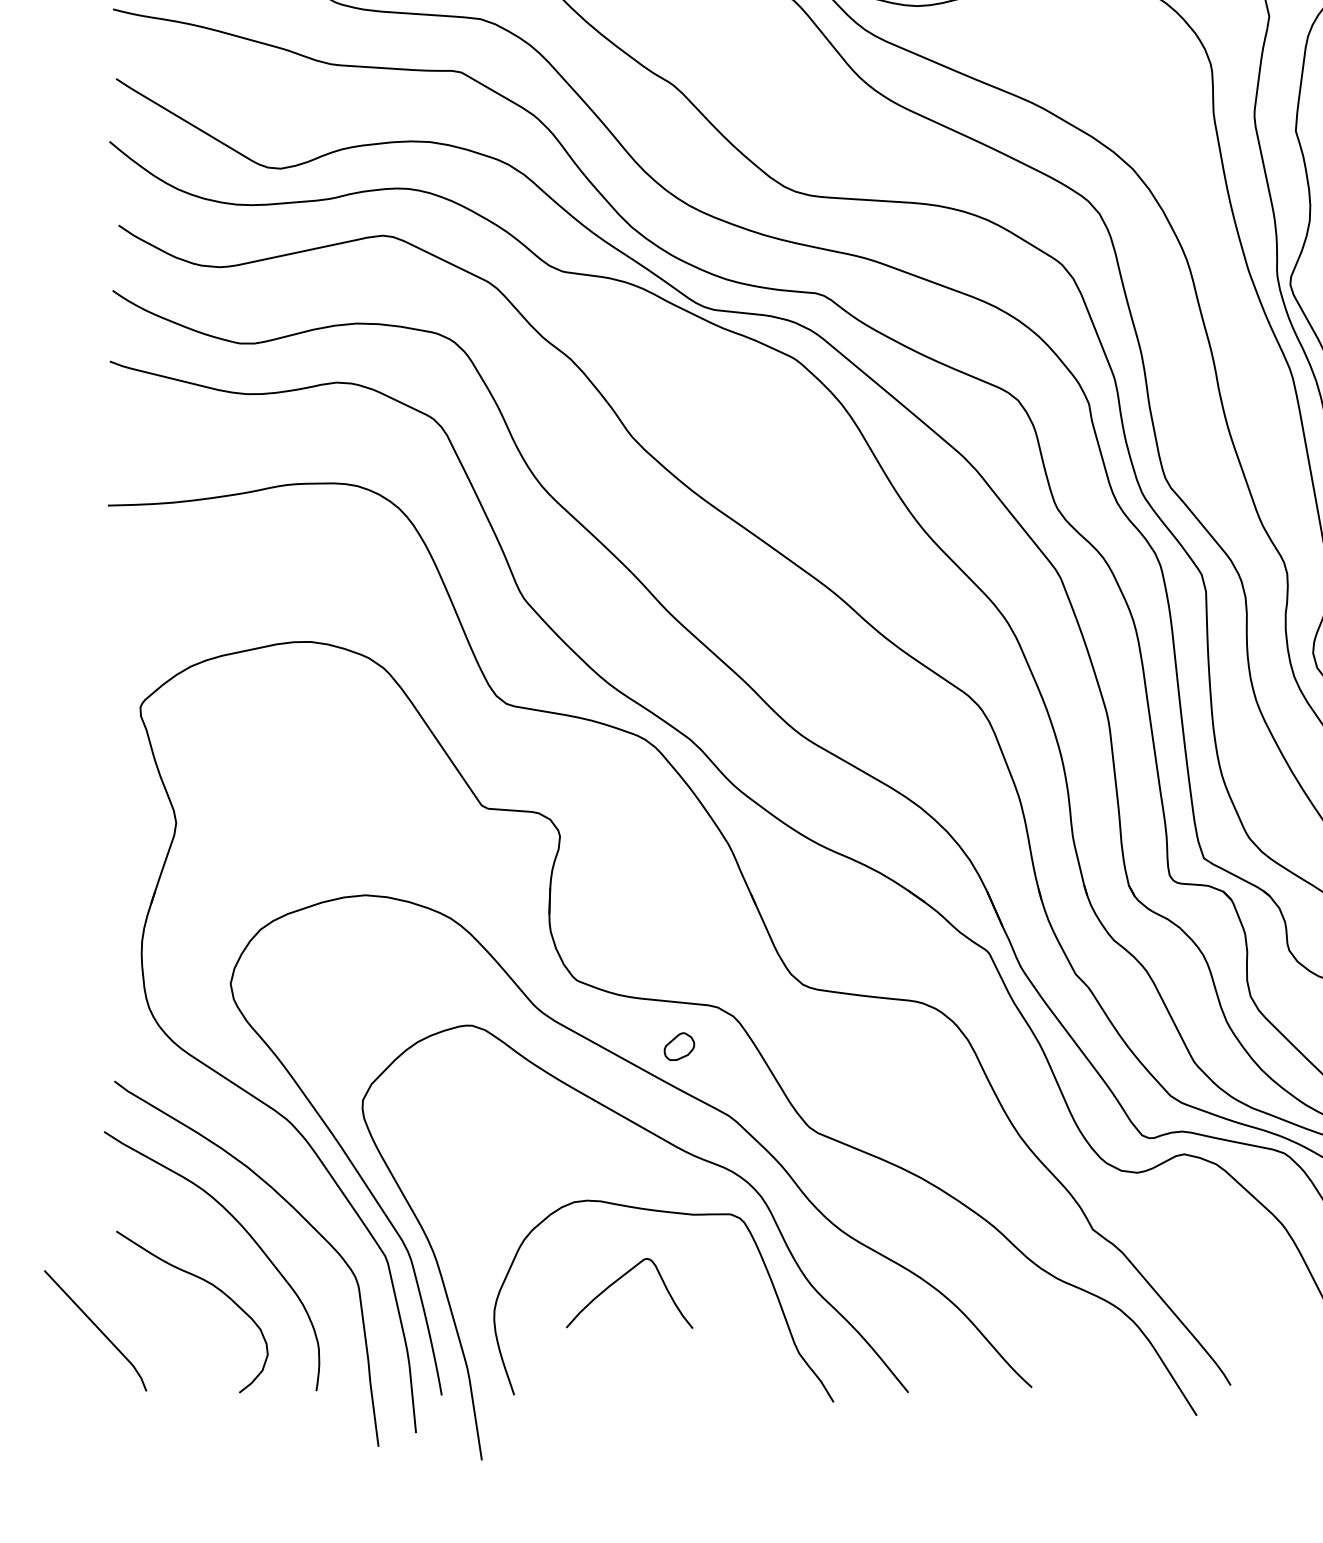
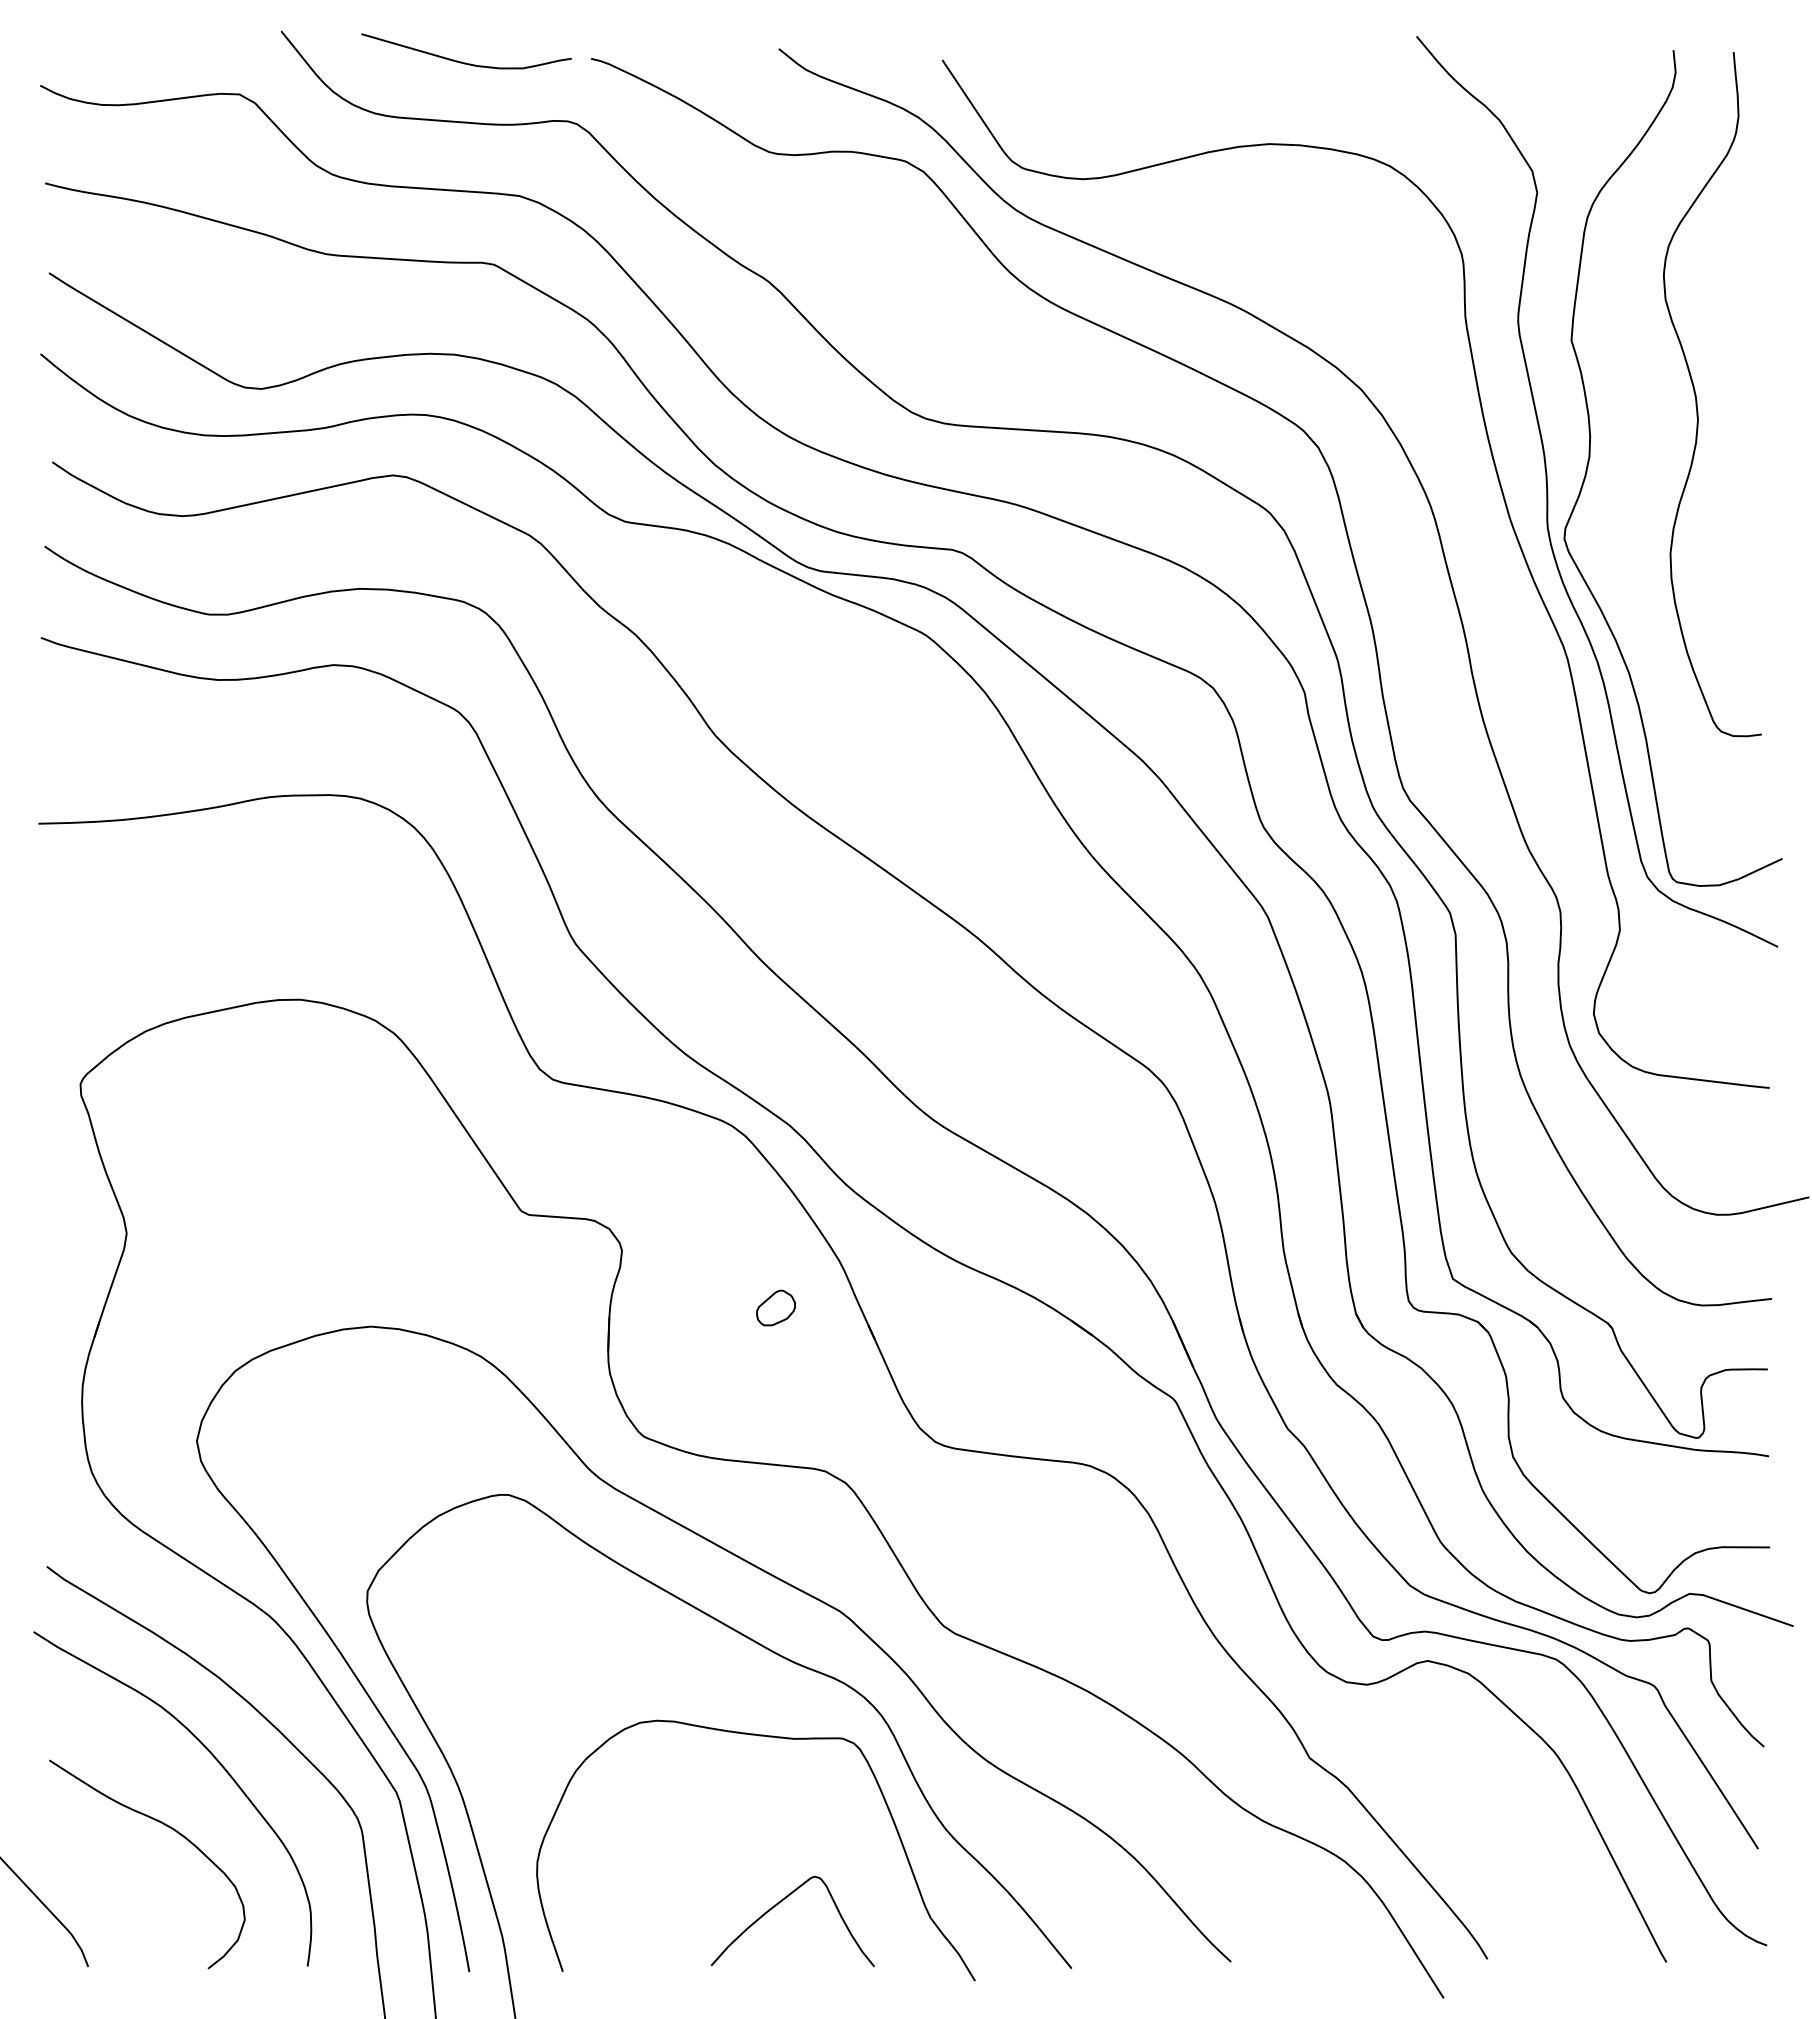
part: (679, 1046) -> (775, 1307), moved
curve: (617, 1281) -> (777, 1905), moved

